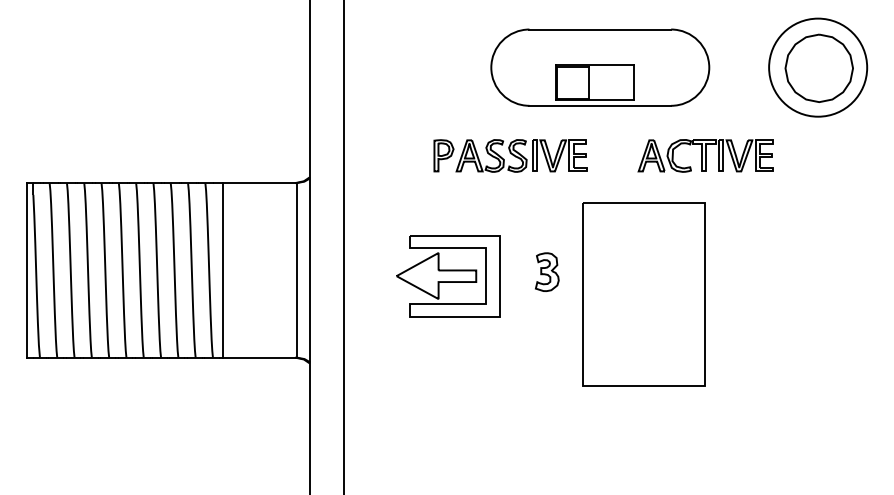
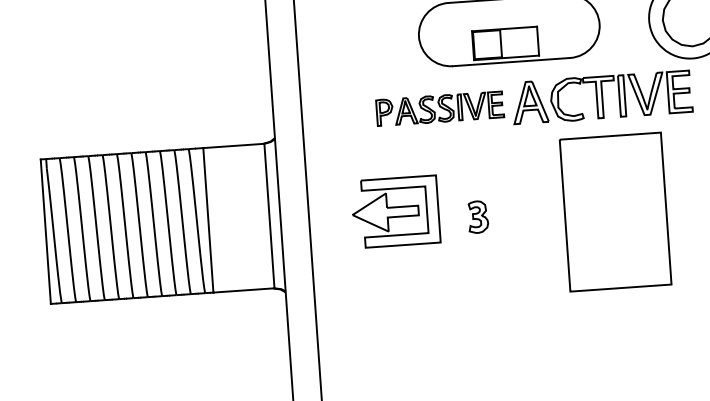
part: (705, 155) -> (601, 97), size x1.6
part: (547, 271) -> (478, 216), moved
part: (643, 294) -> (615, 211), moved

